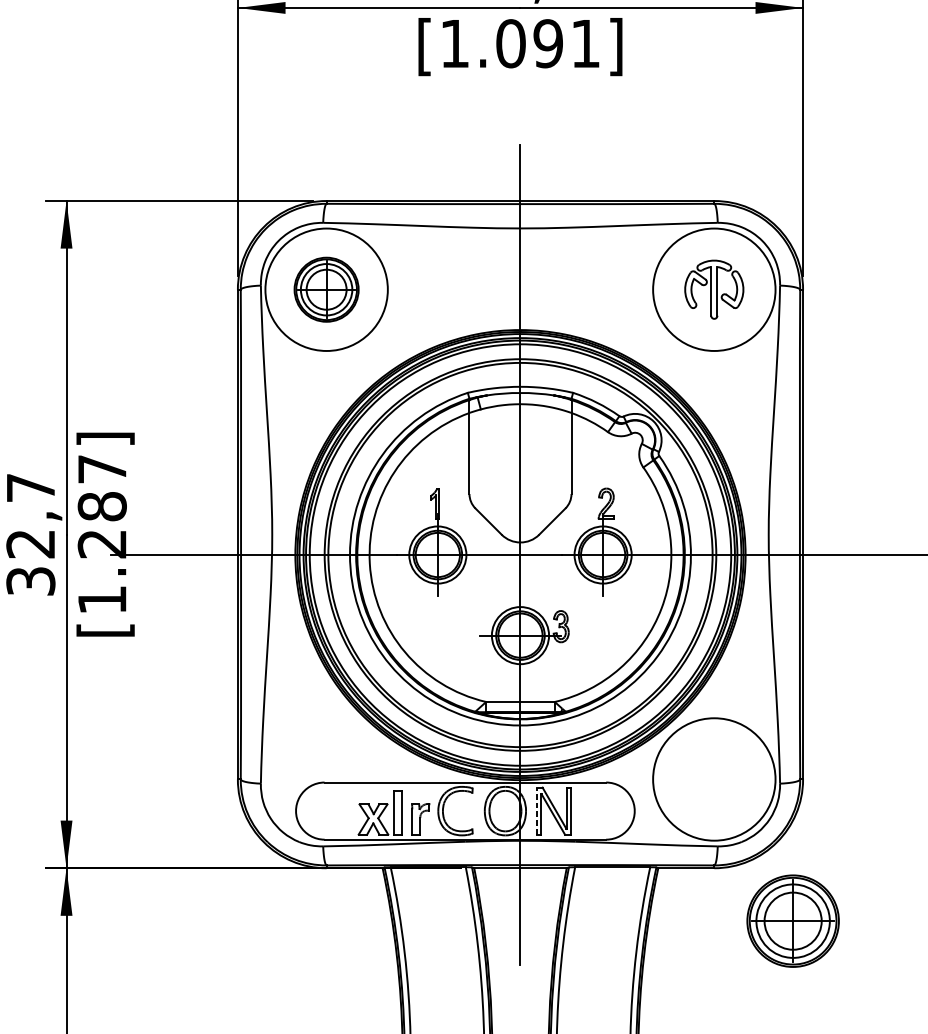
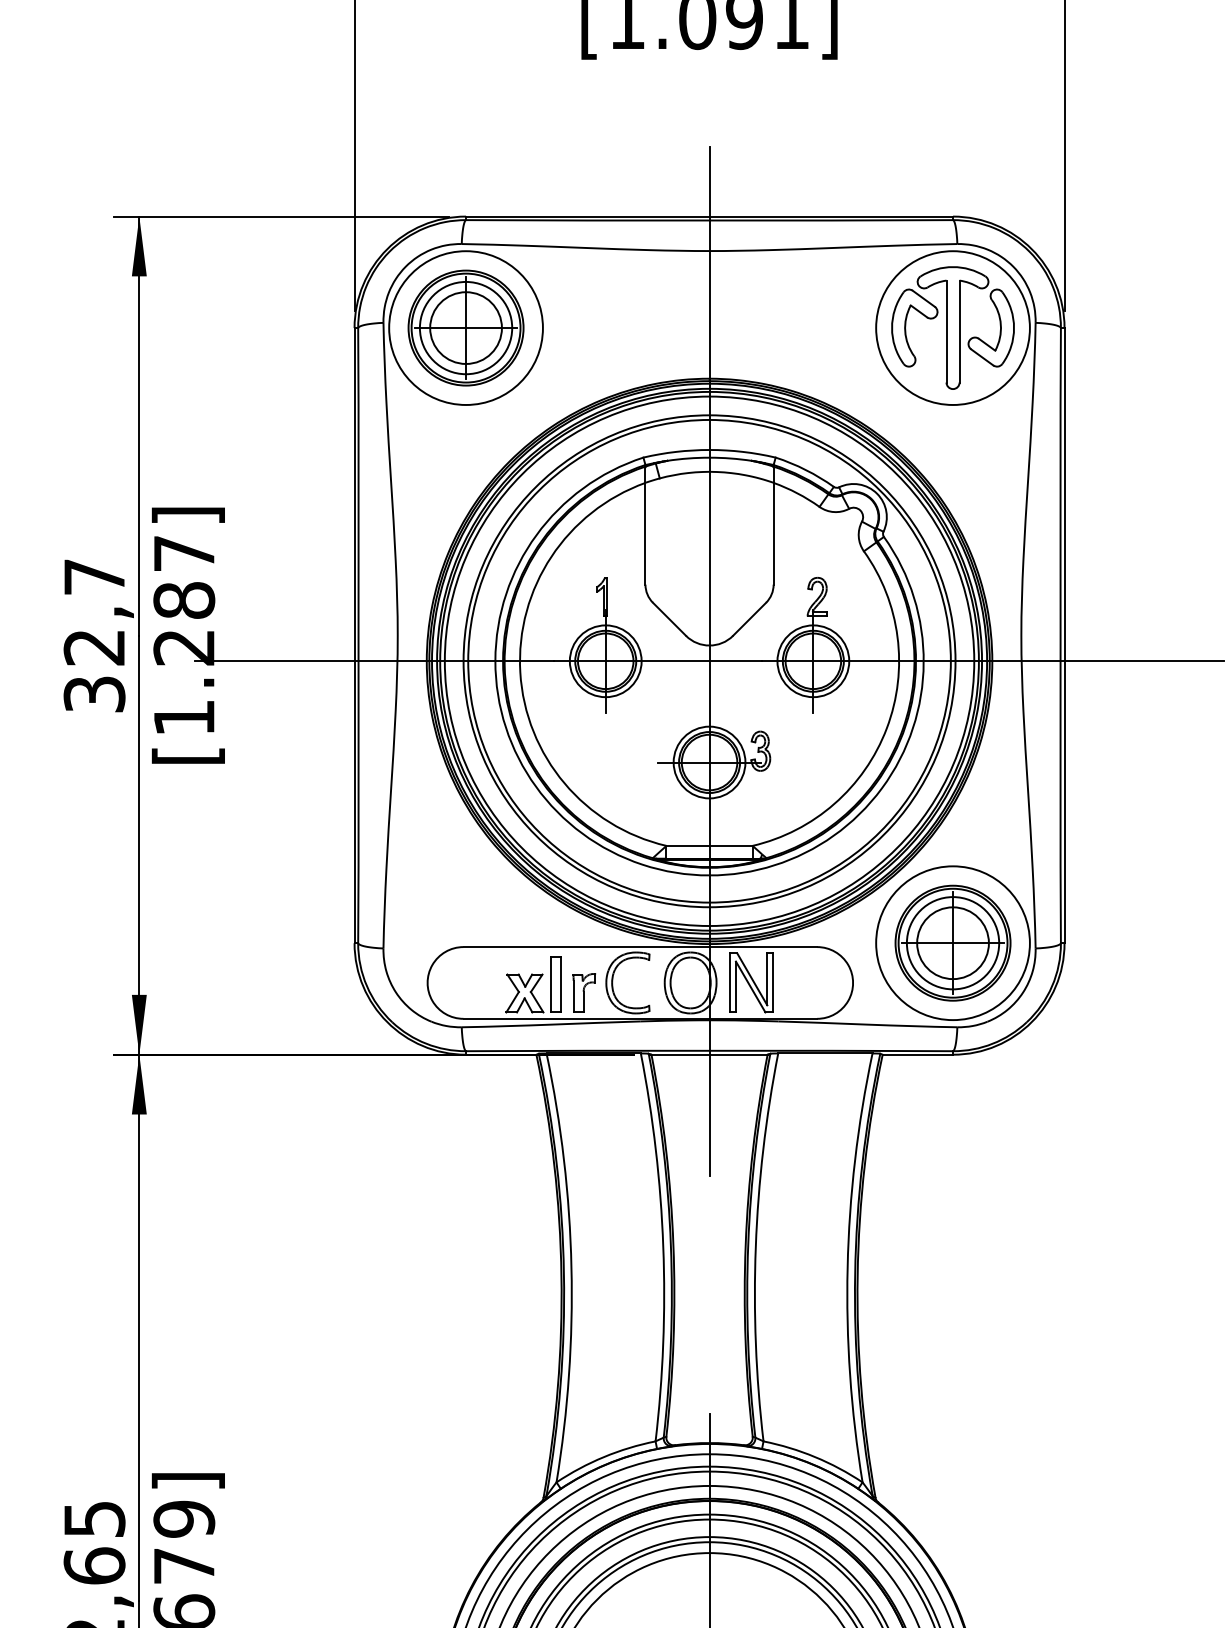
part: (326, 289) -> (465, 327), size x1.43
part: (713, 289) -> (952, 327), size x1.67
line: (536, 810) -> (729, 982), dashed -> solid
part: (792, 920) -> (952, 942), moved

